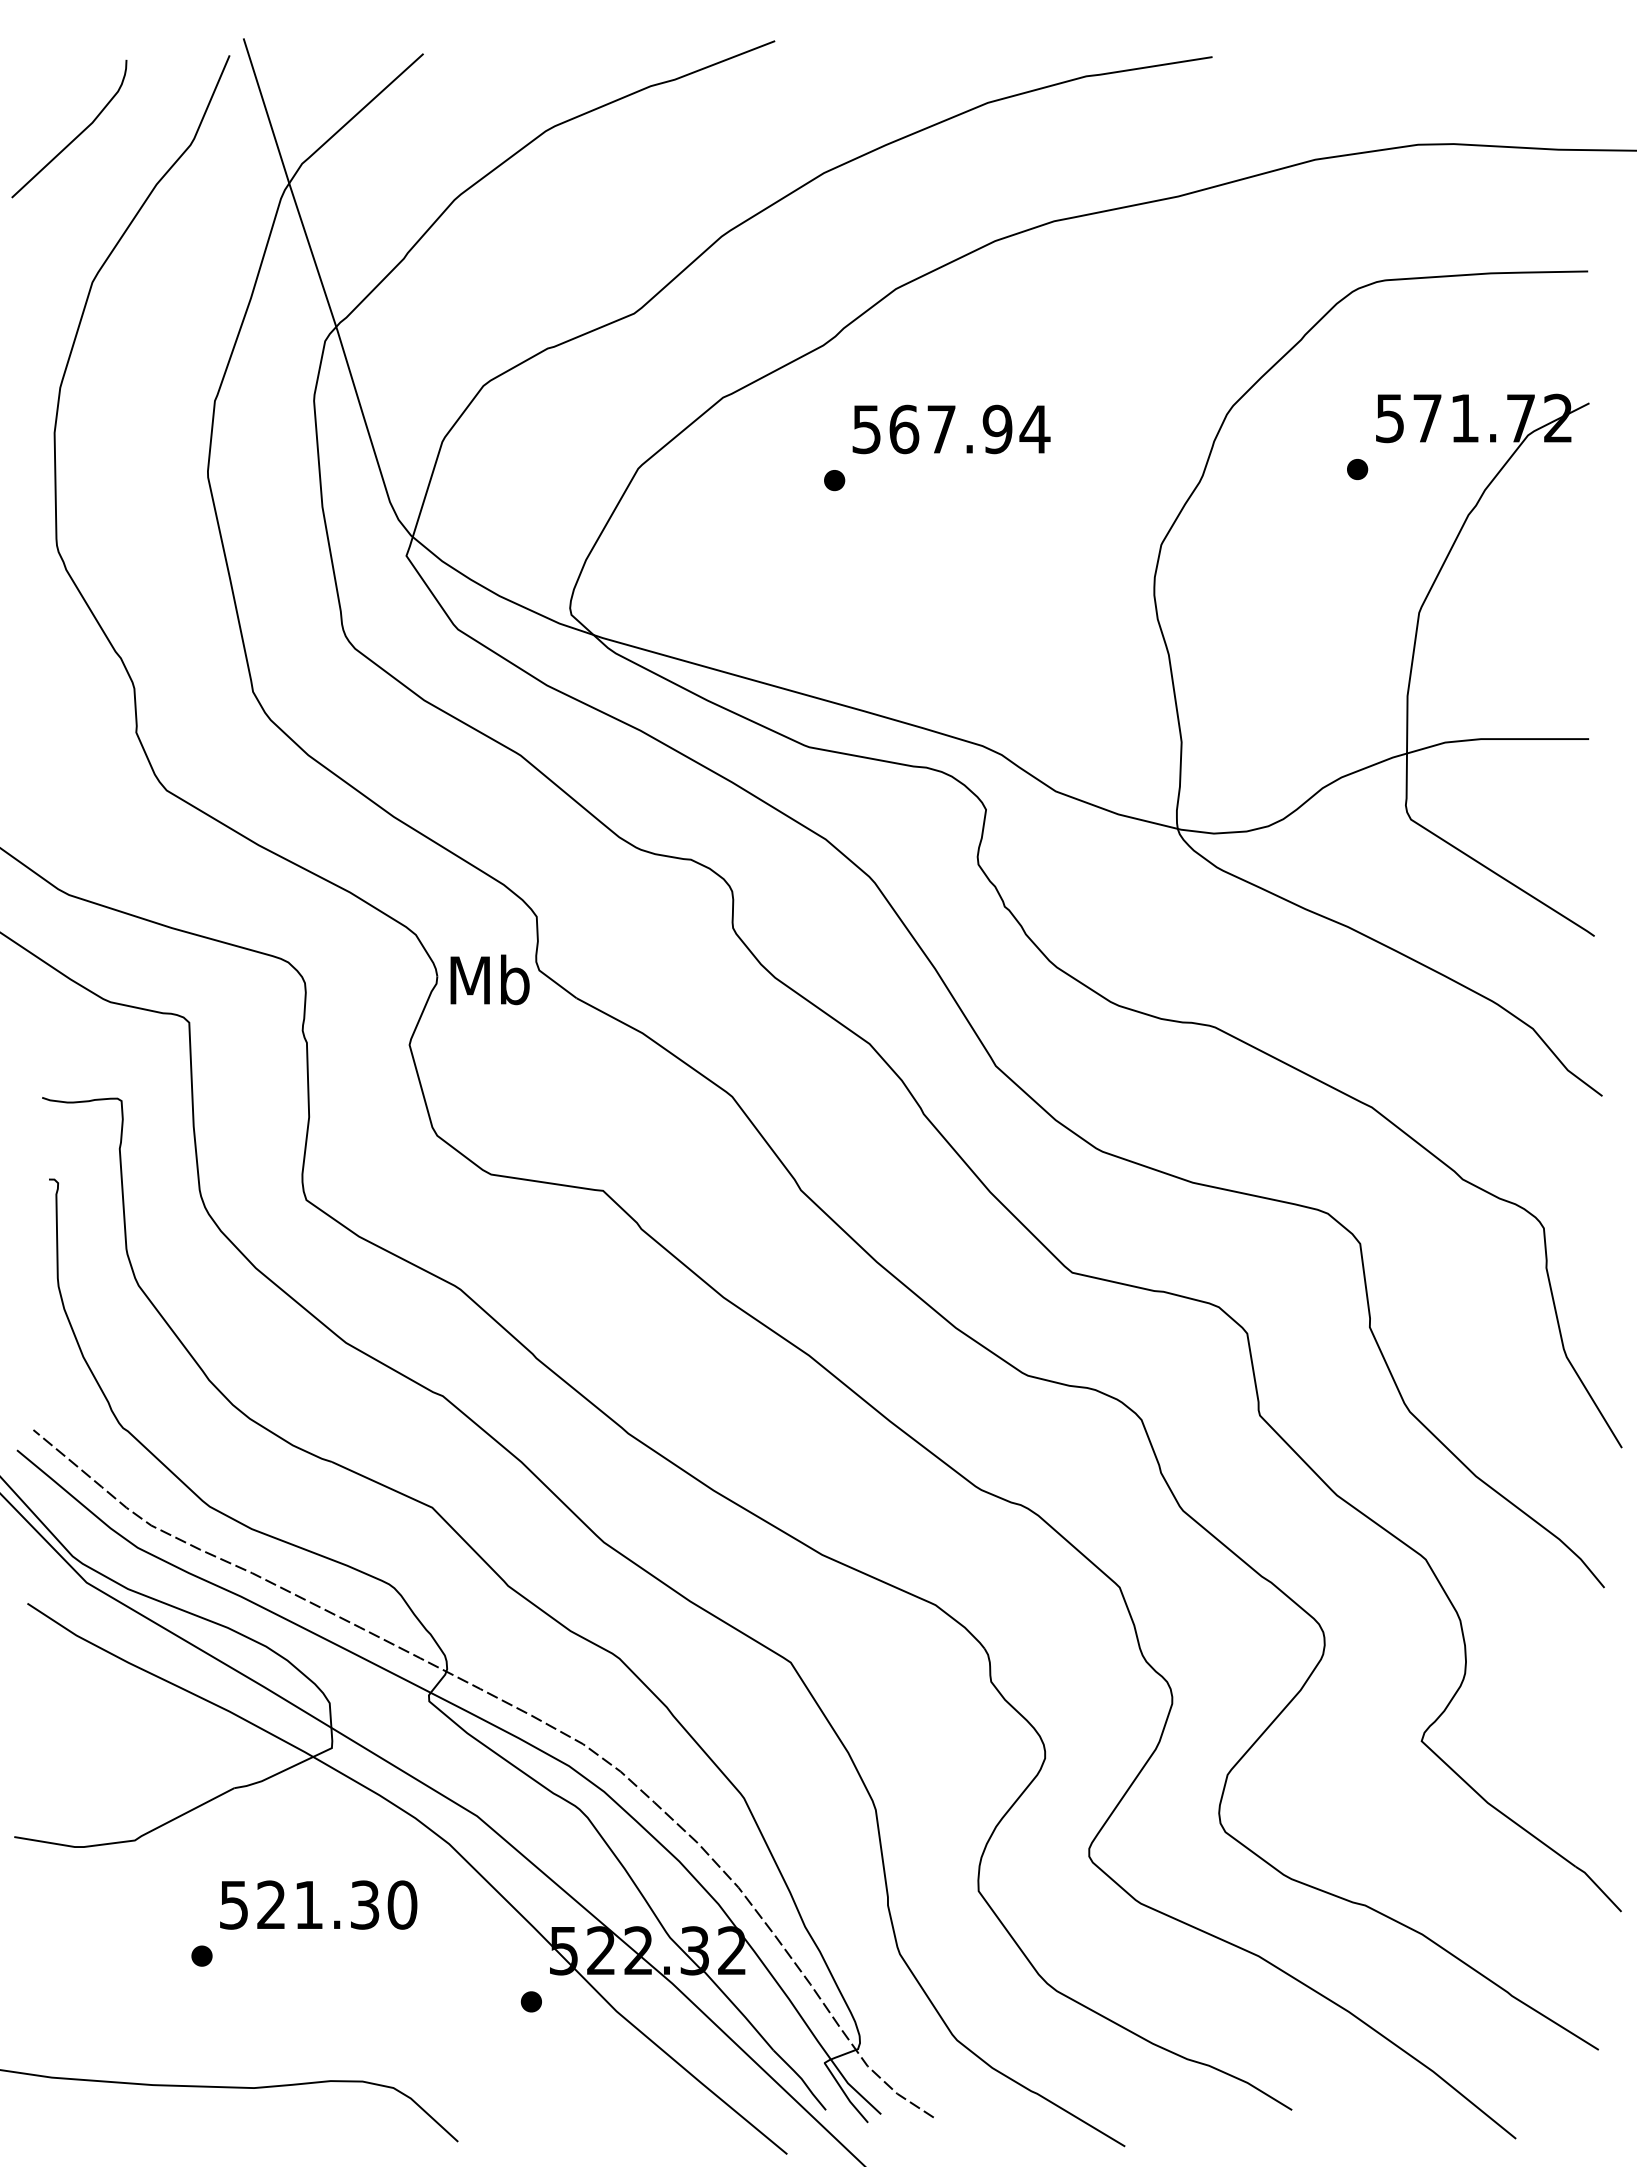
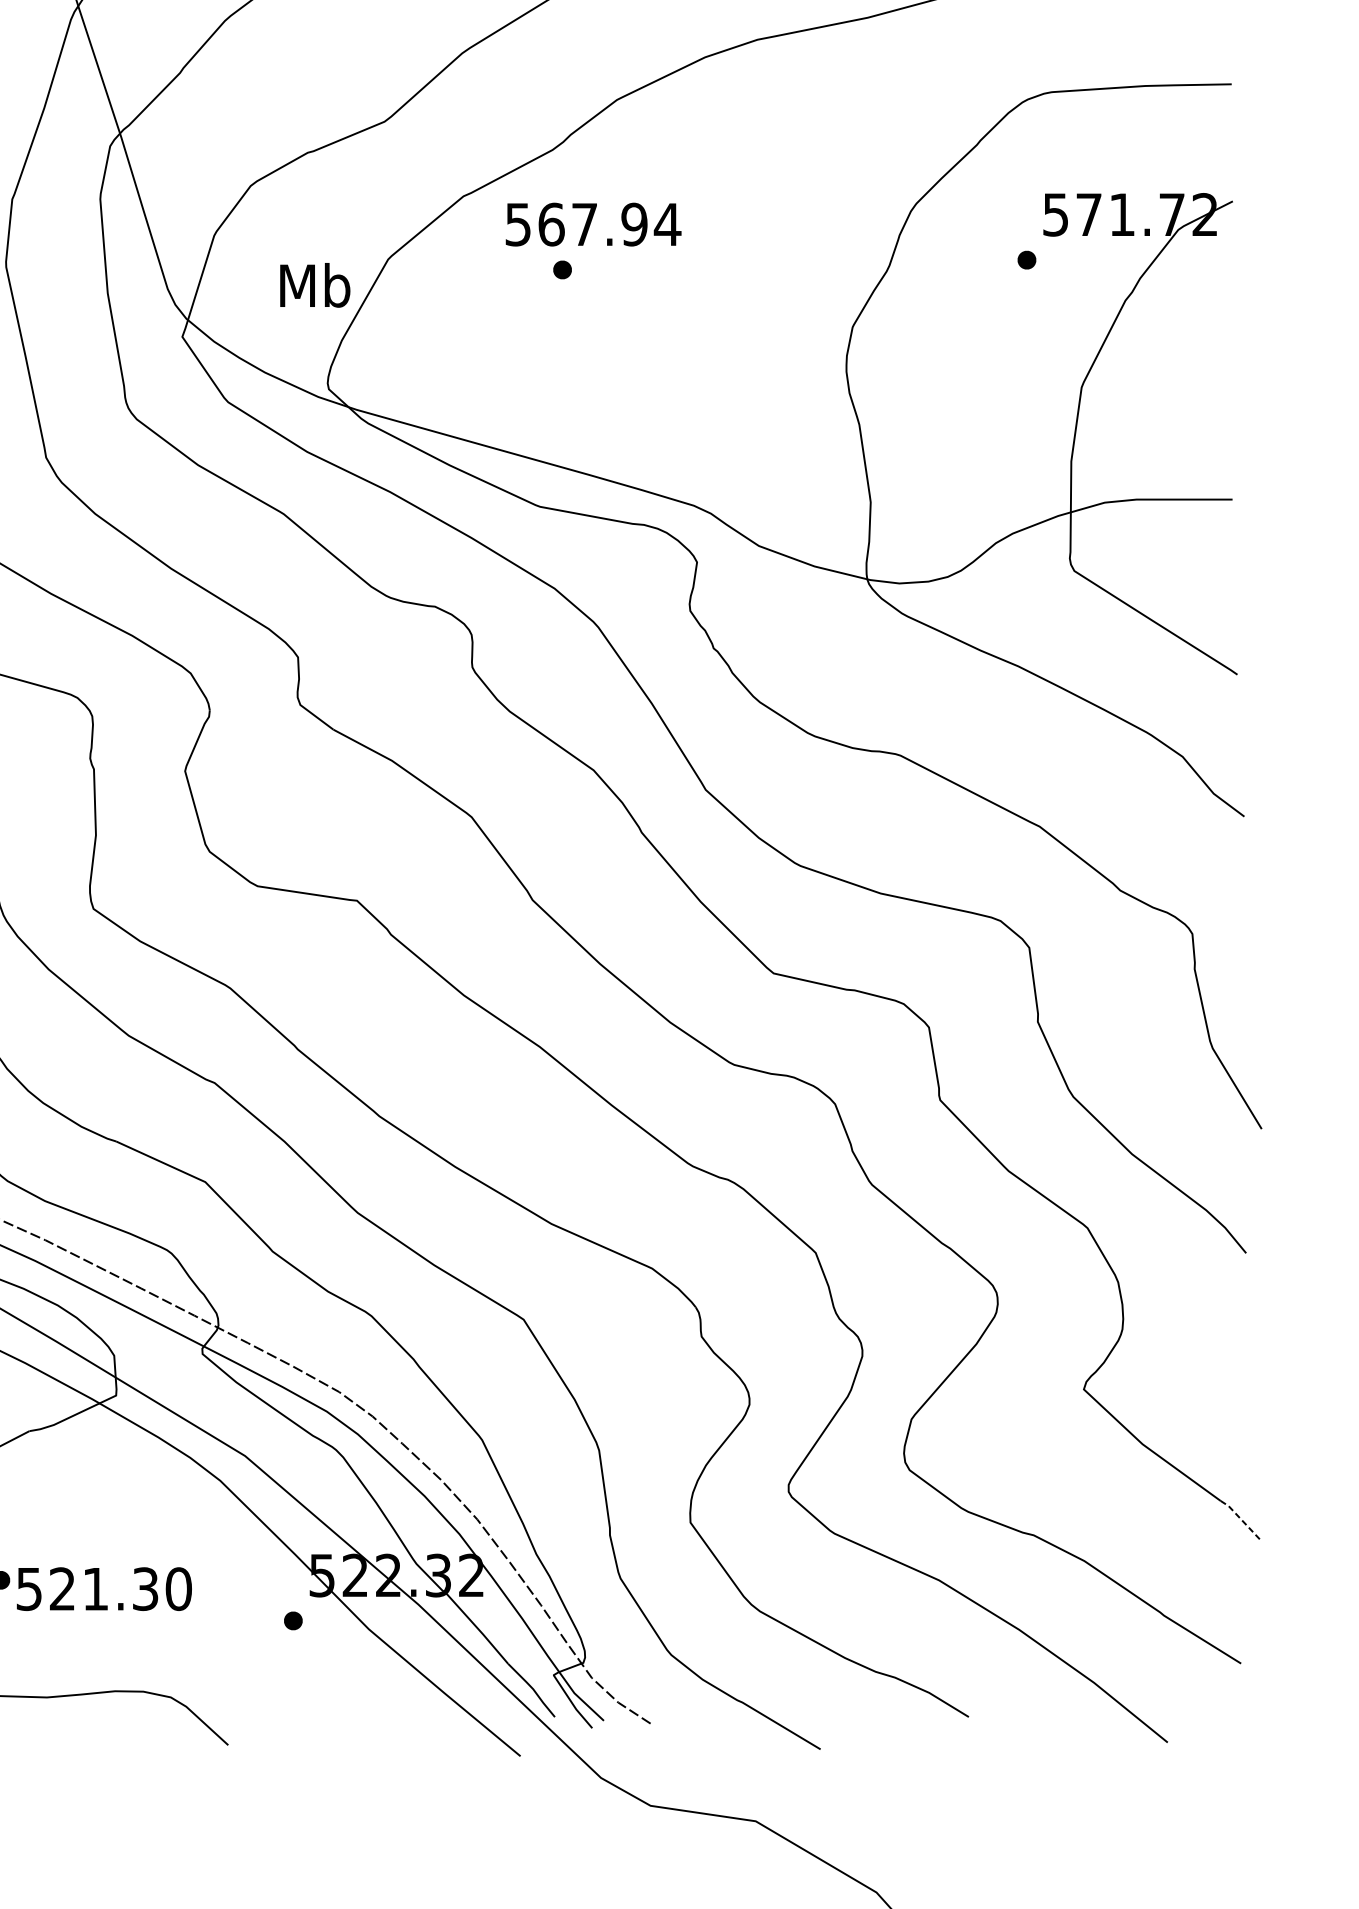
text: (951, 429) -> (593, 224), moved
text: (489, 979) -> (314, 285), moved
line: (1599, 1887) -> (1241, 1519), solid -> dashed
text: (318, 1904) -> (104, 1588), moved

